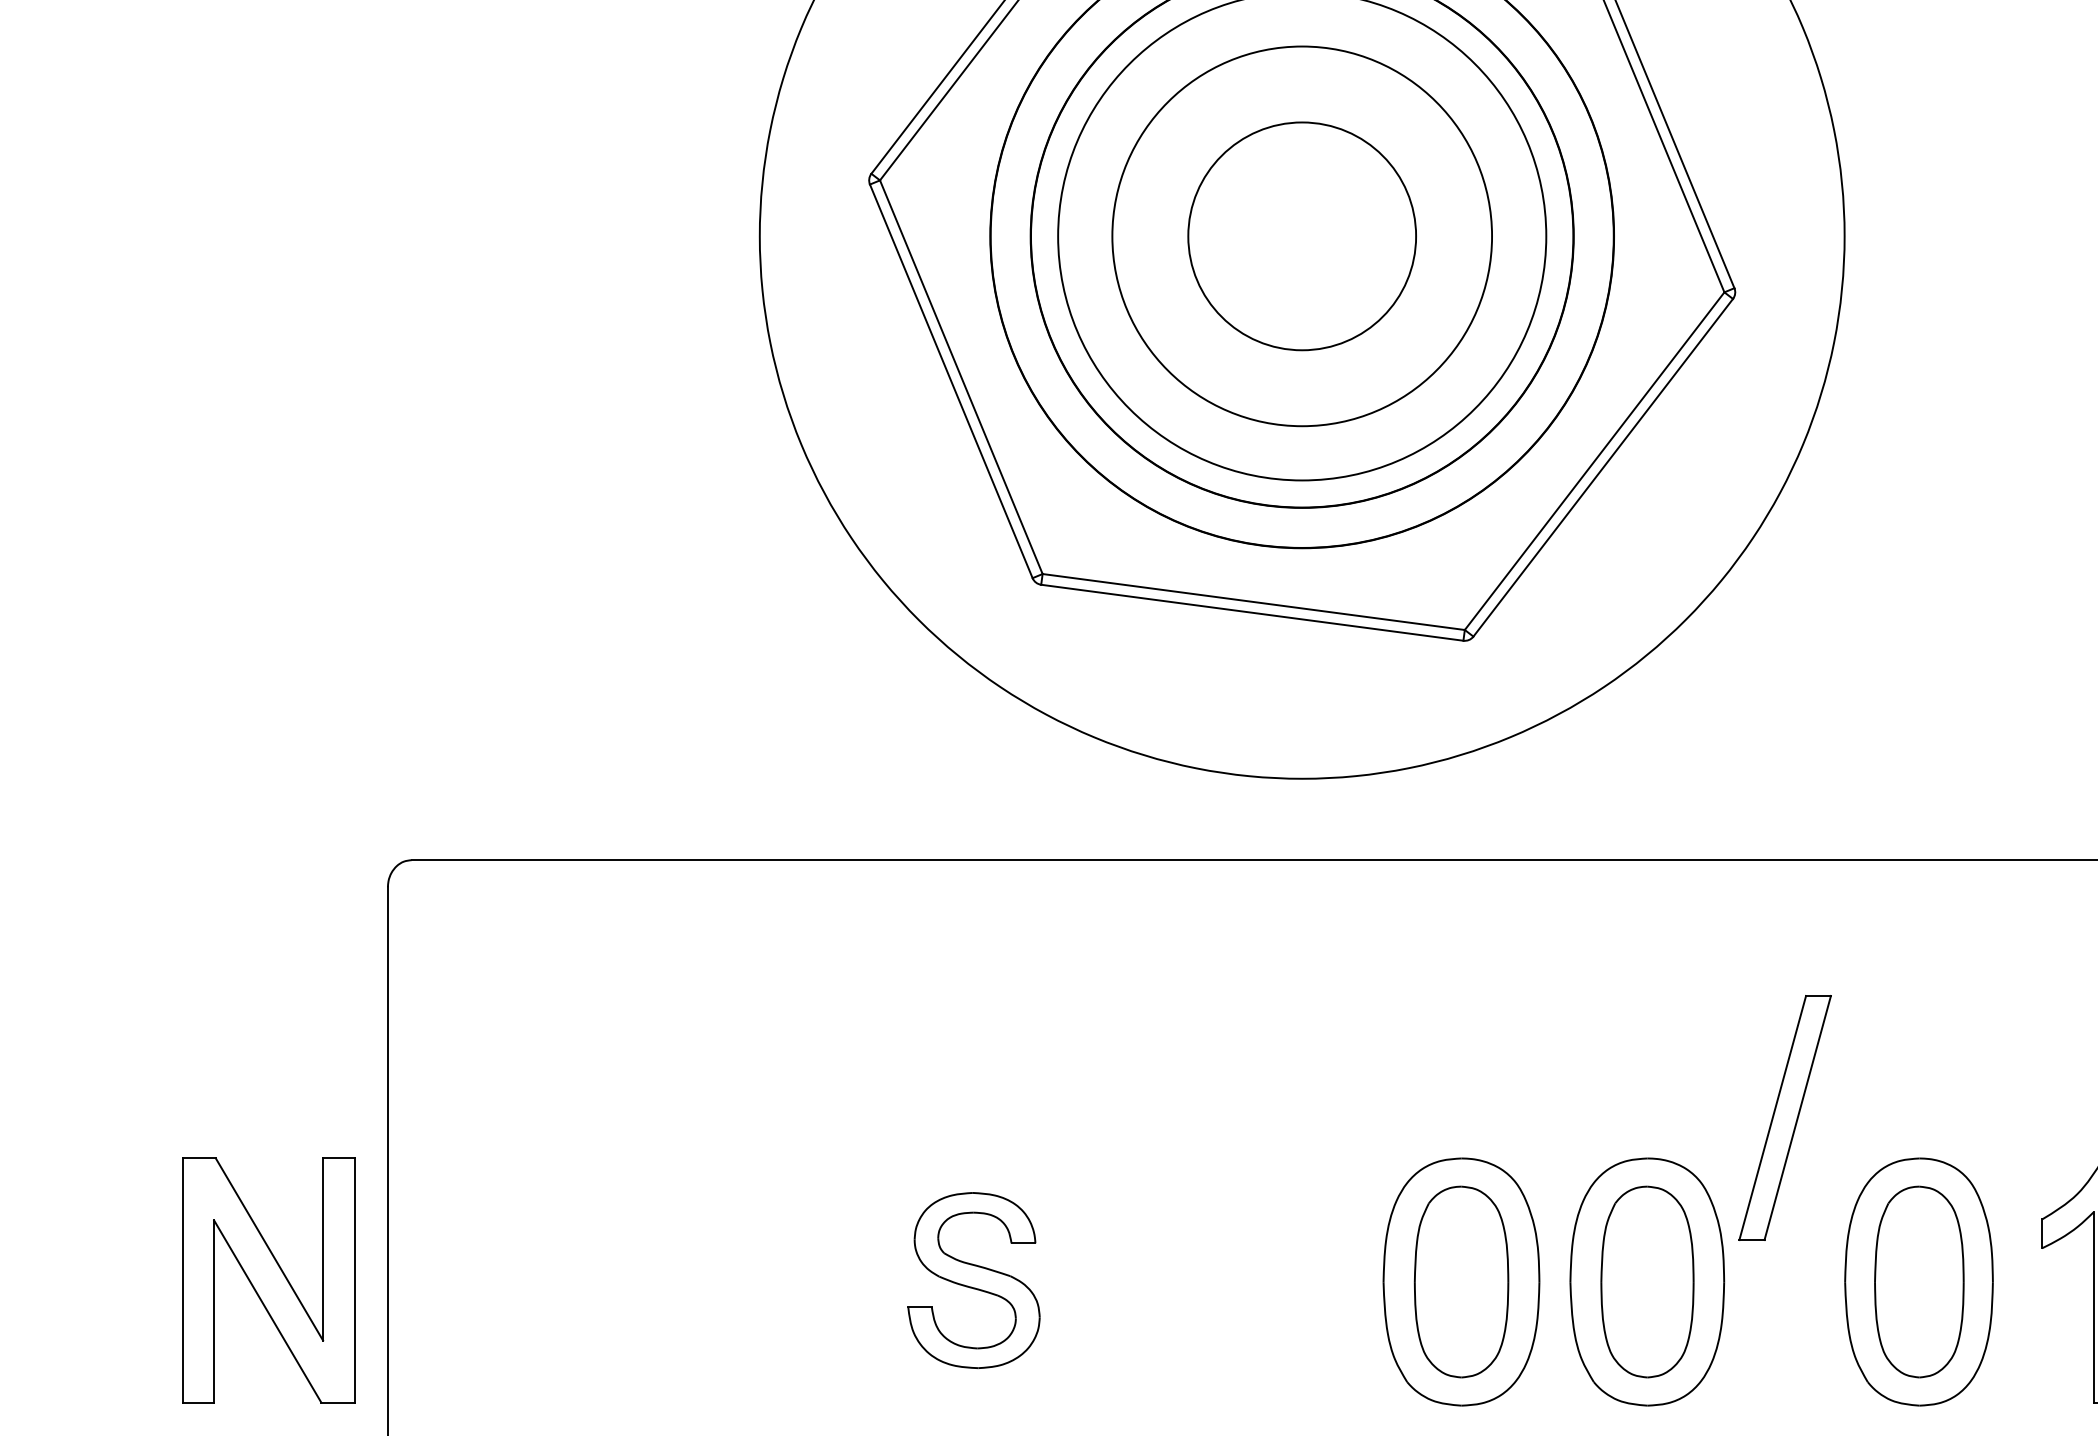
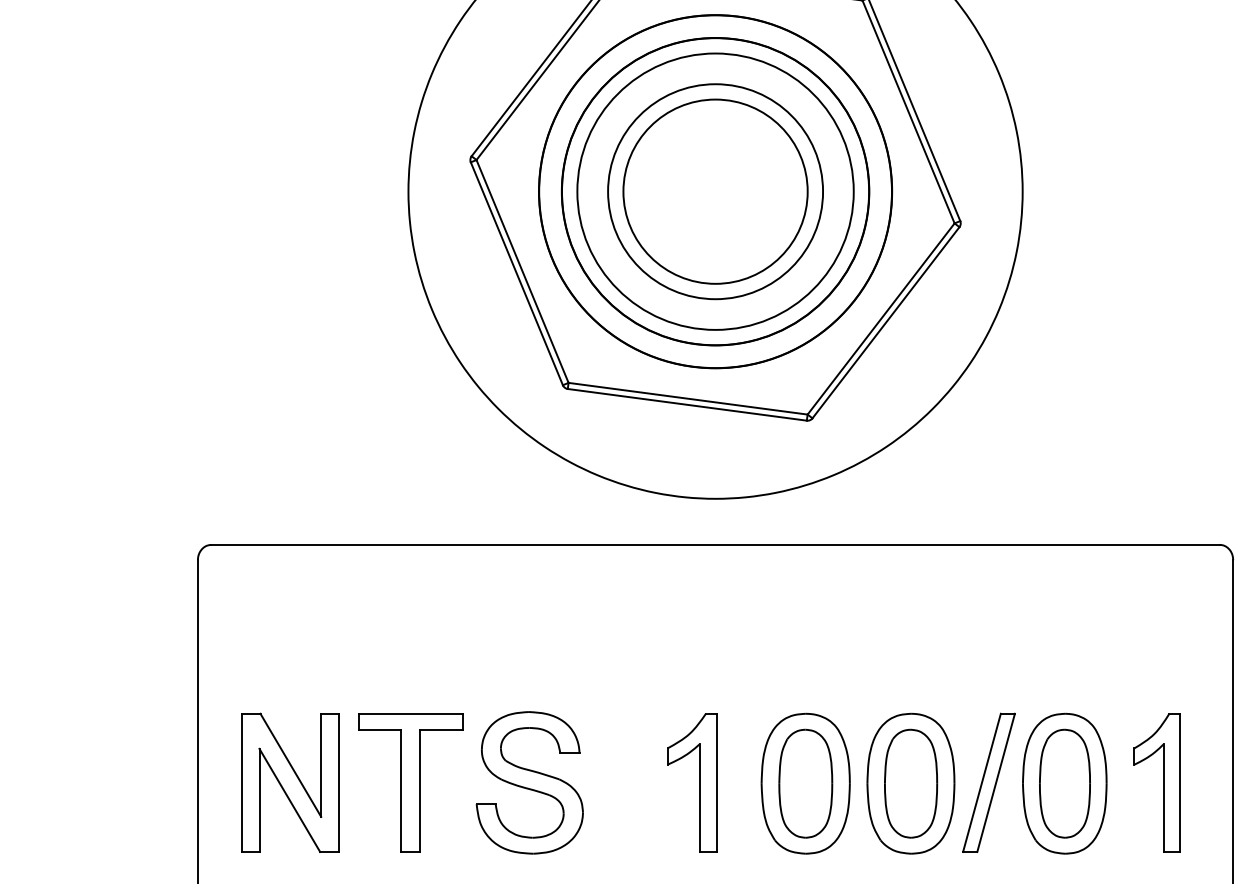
circle: (1302, 235) -> (715, 191), size x1.43
part: (1784, 1117) -> (988, 782), moved
part: (268, 1279) -> (290, 782), moved
part: (763, 1279) -> (410, 782), added
part: (973, 1279) -> (529, 782), size x1.43
part: (1273, 1279) -> (699, 782), added

